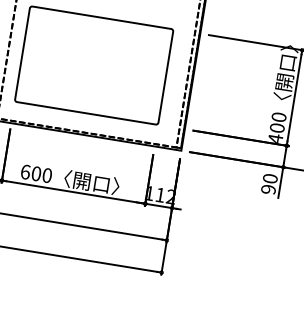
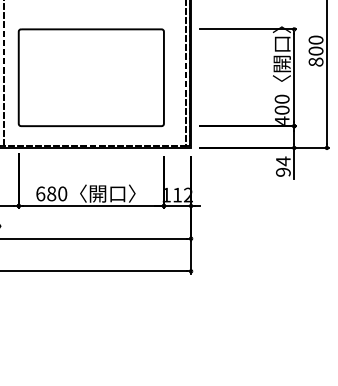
text: (36, 174) -> (51, 194), 600 -> 680
text: (270, 178) -> (283, 161), 90 -> 94

